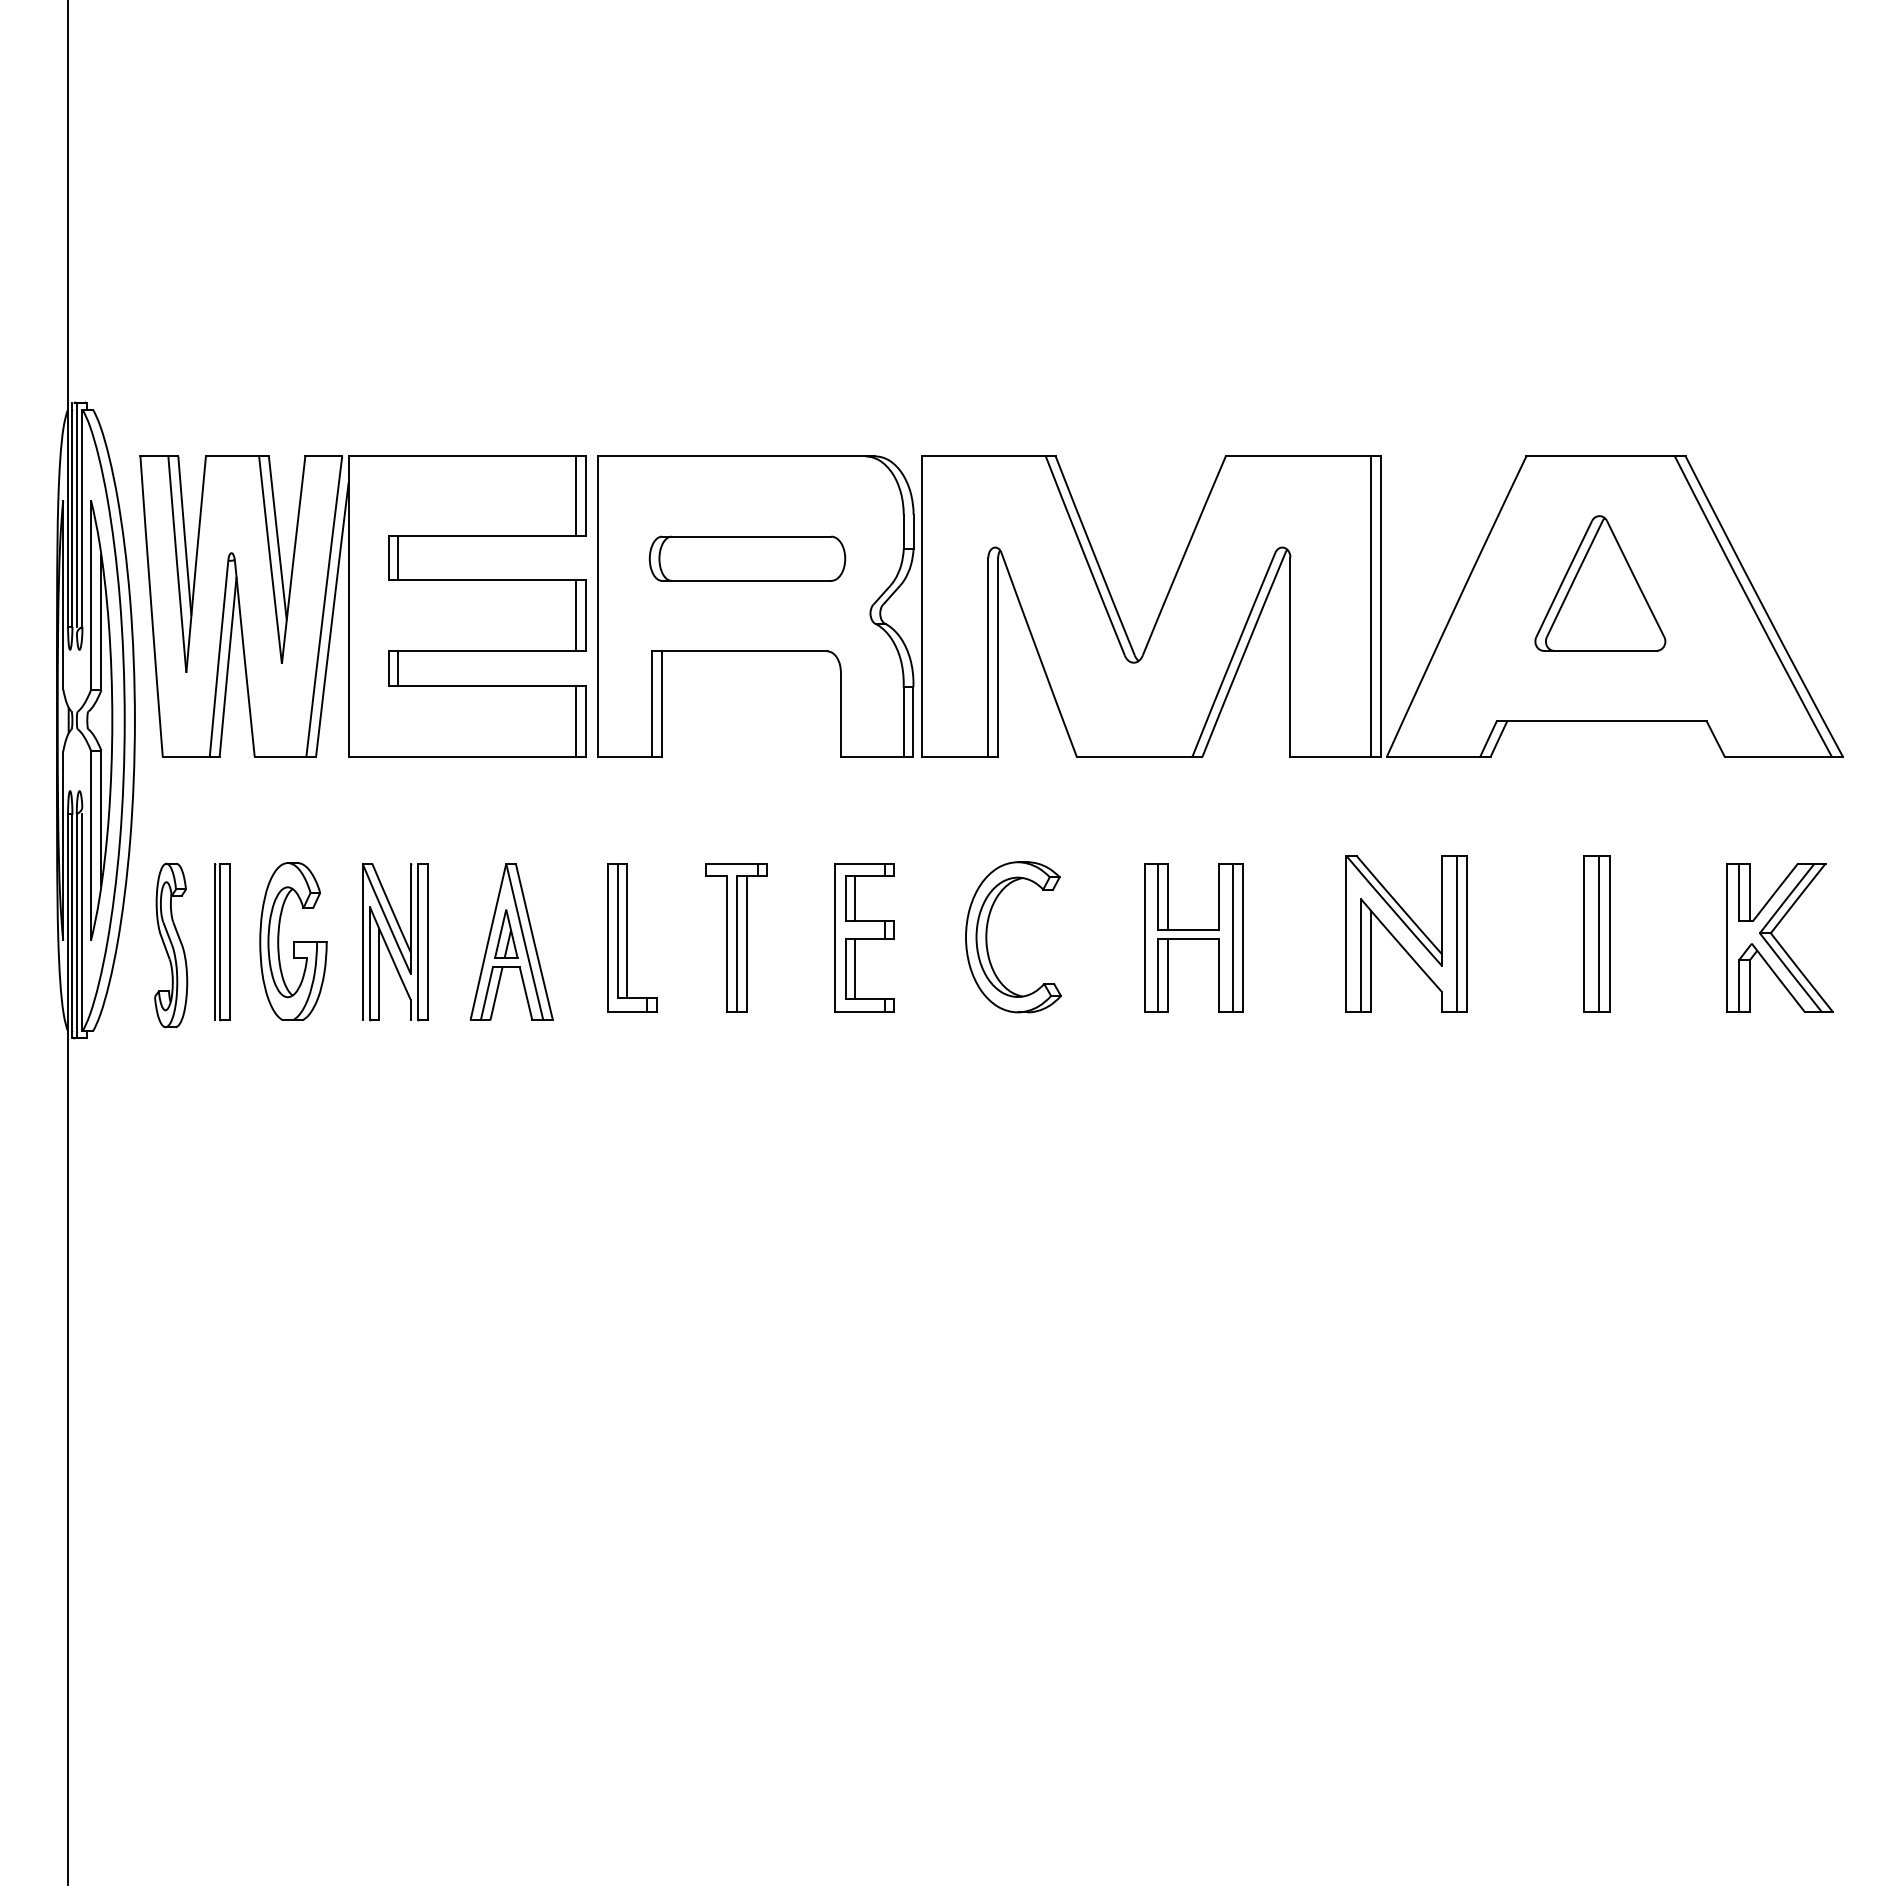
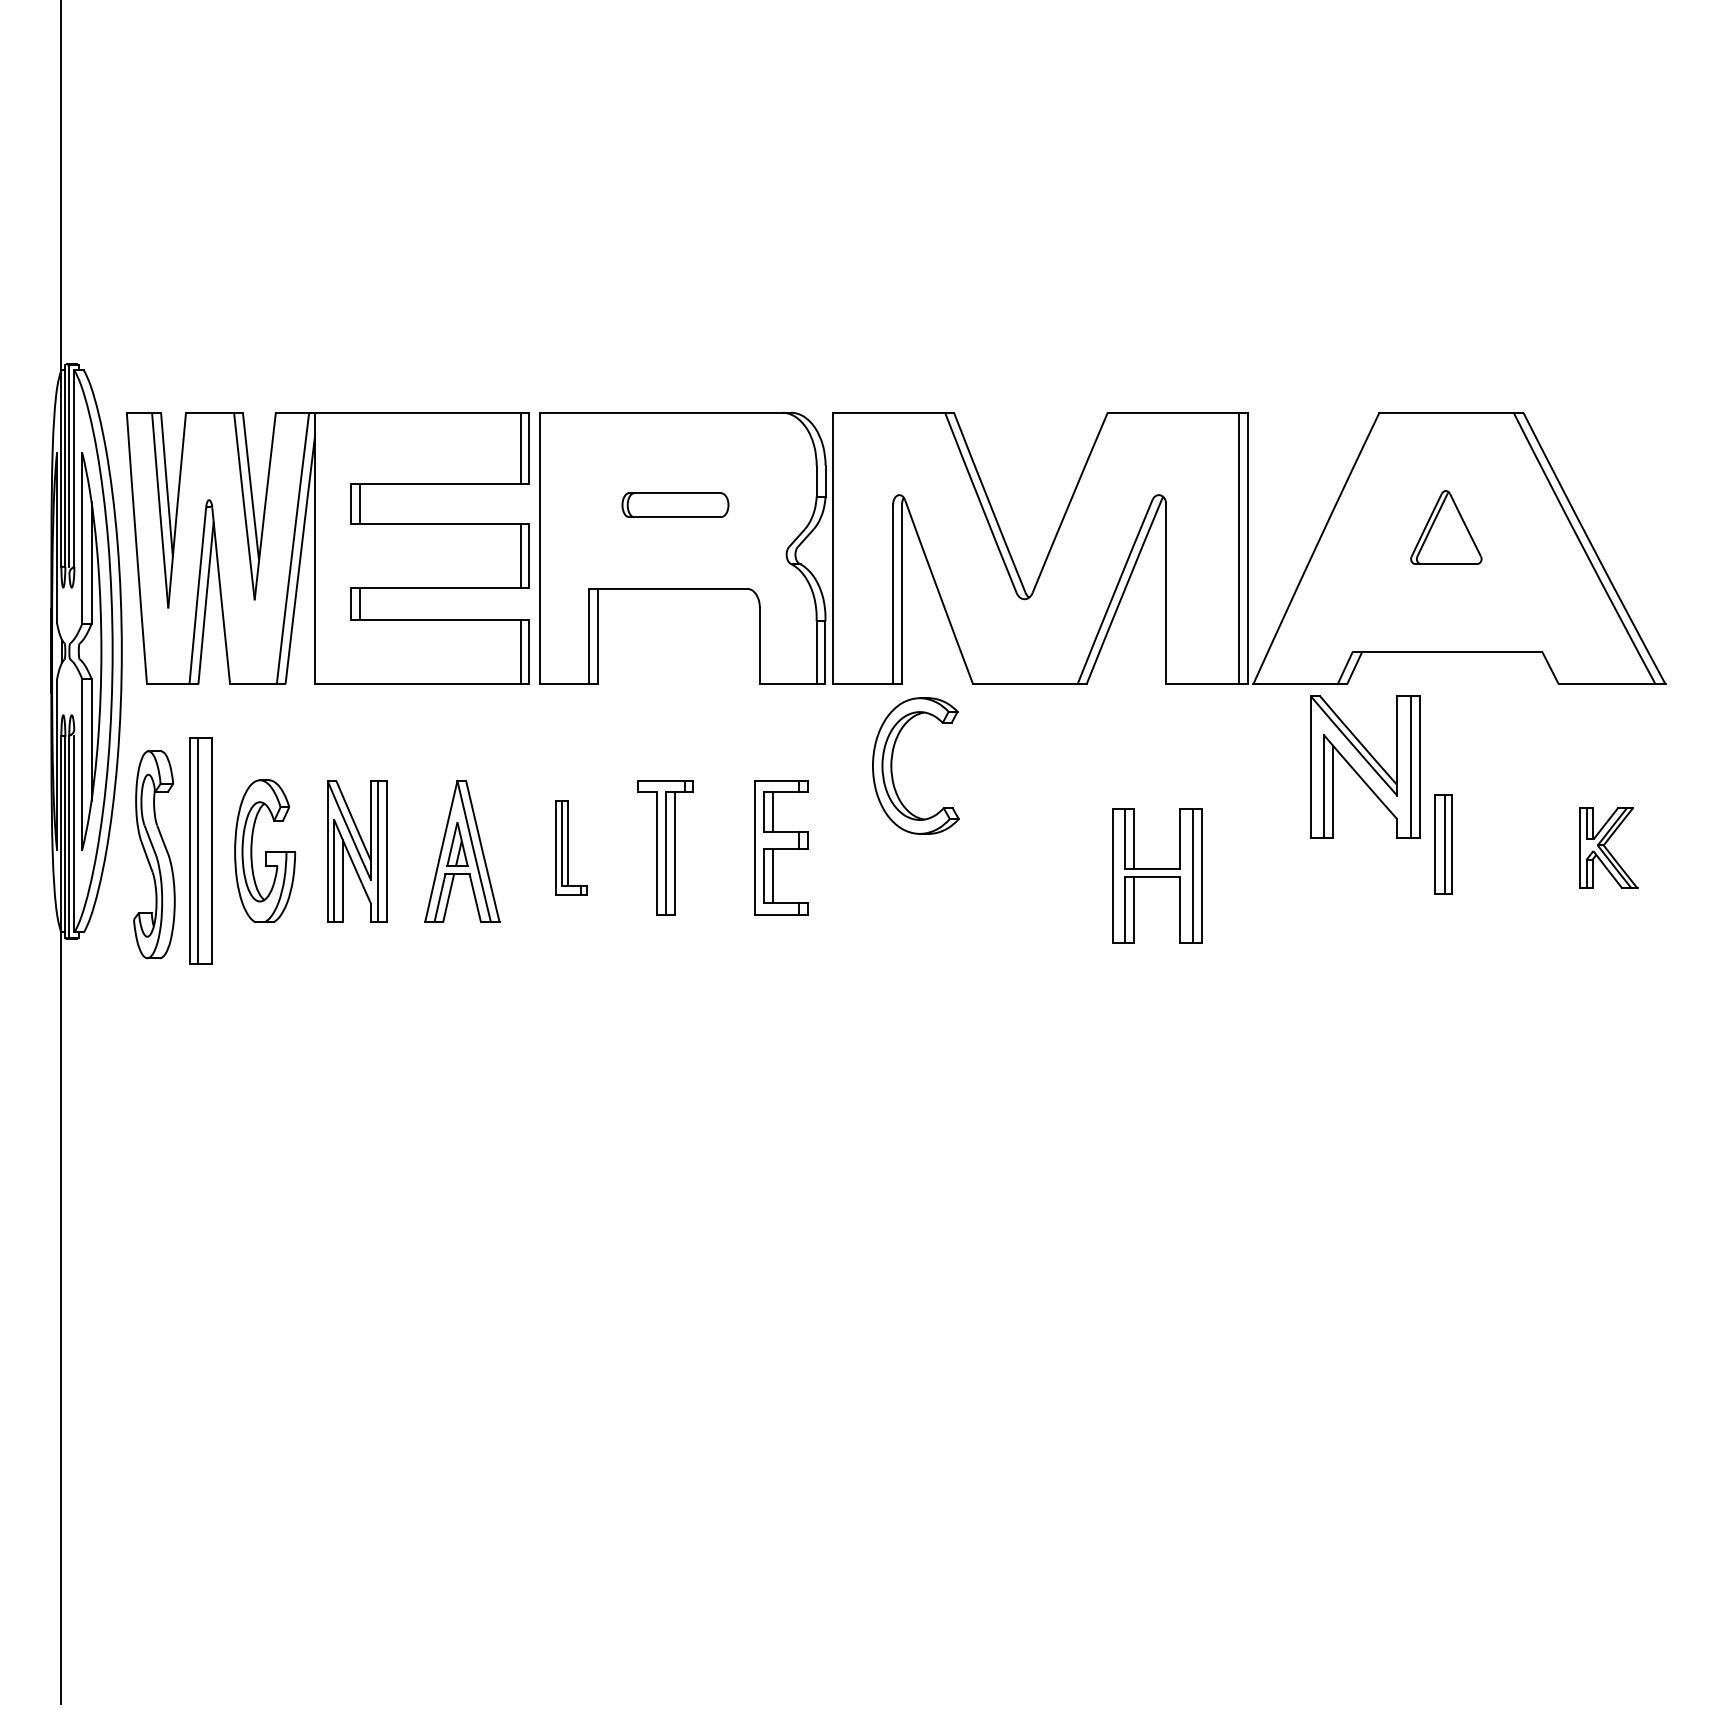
part: (747, 558) -> (675, 505), size x0.6
part: (1600, 583) -> (1446, 527), size x0.6
part: (1406, 933) -> (1365, 766), moved
part: (1596, 933) -> (1442, 843), size x0.7
part: (632, 937) -> (571, 847), size x0.7
part: (987, 937) -> (892, 766), moved
part: (1193, 937) -> (1157, 875), moved
part: (1779, 937) -> (1608, 847), size x0.6
part: (222, 942) -> (200, 852), size x1.6
part: (171, 945) -> (154, 854), size x1.4

